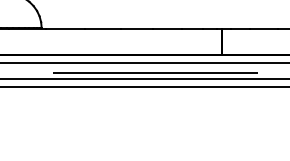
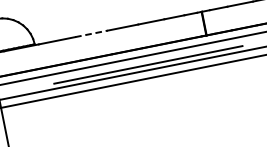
line: (102, 29) -> (91, 34), solid -> dashed

